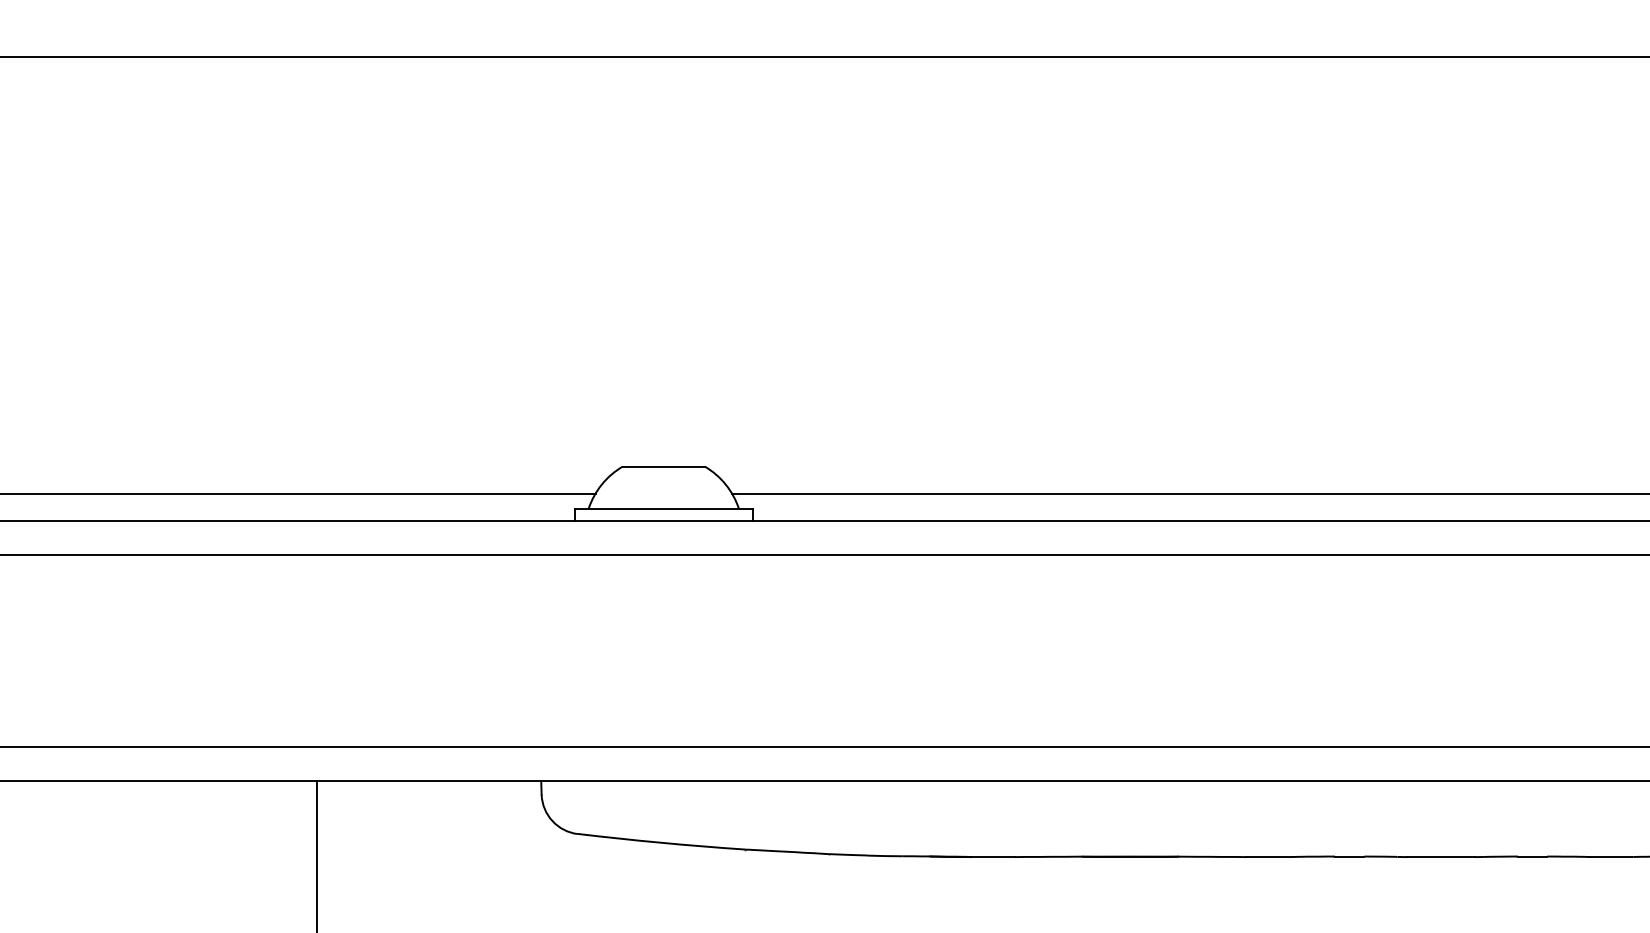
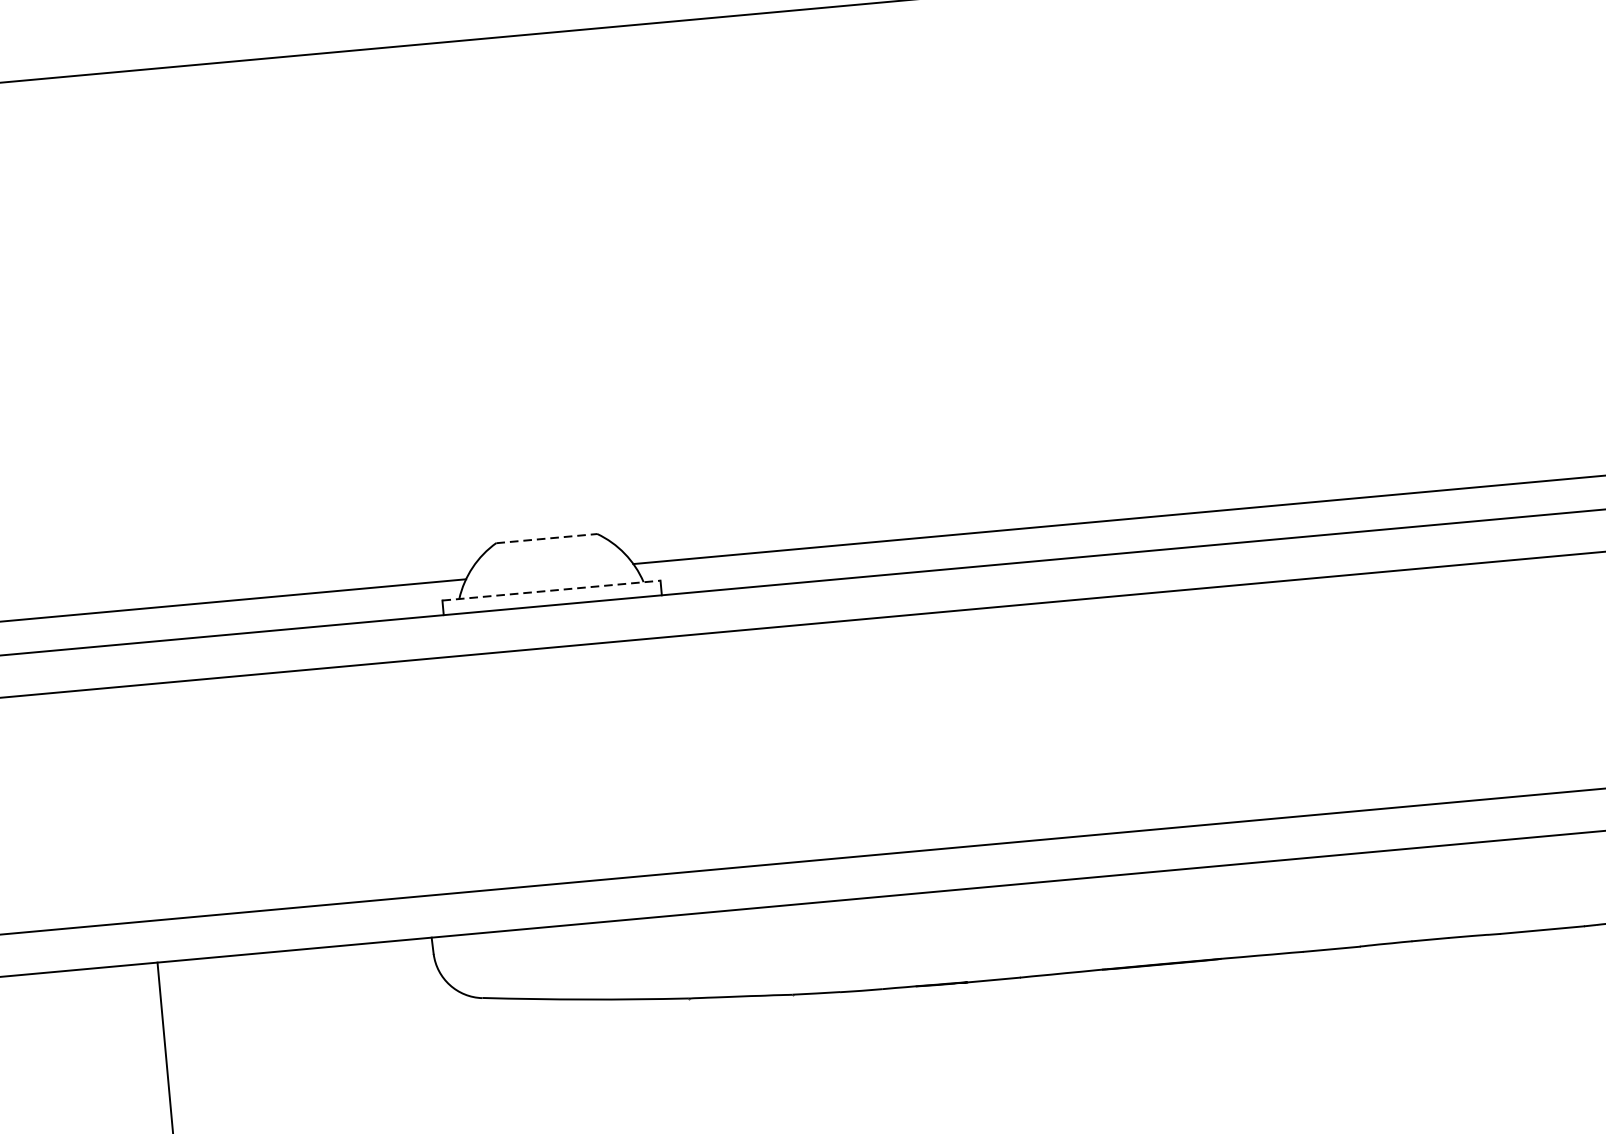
line: (664, 466) -> (547, 538), solid -> dashed
line: (664, 509) -> (552, 590), solid -> dashed

